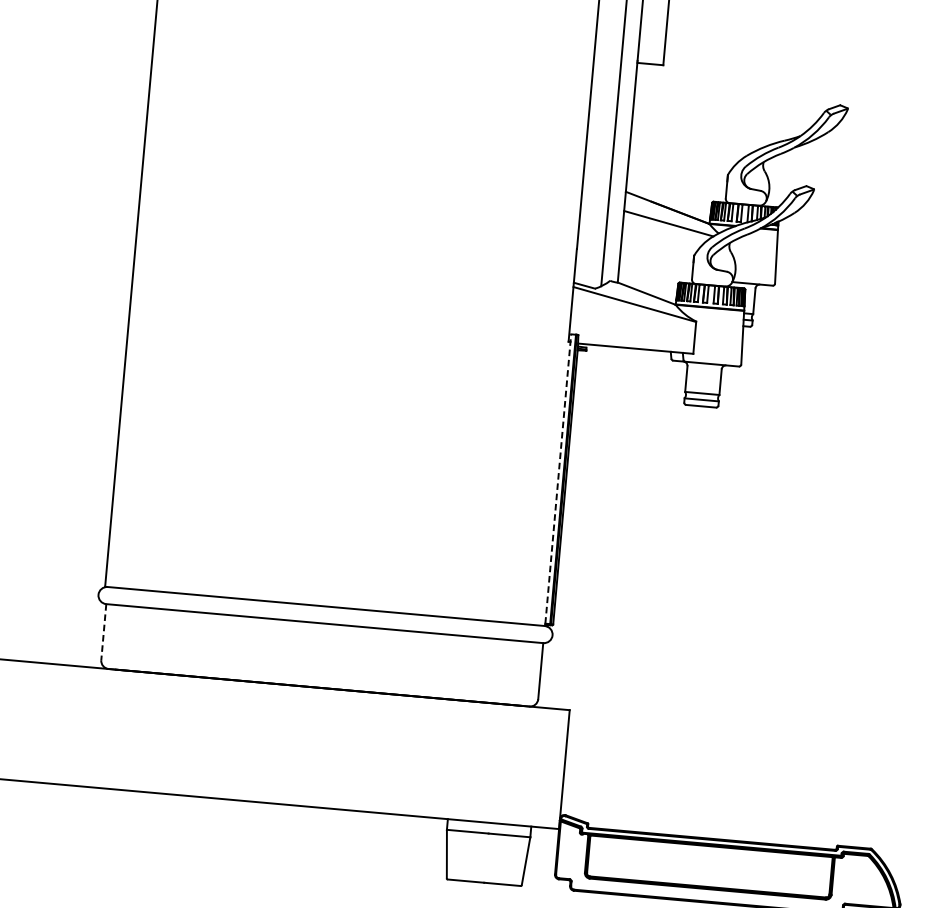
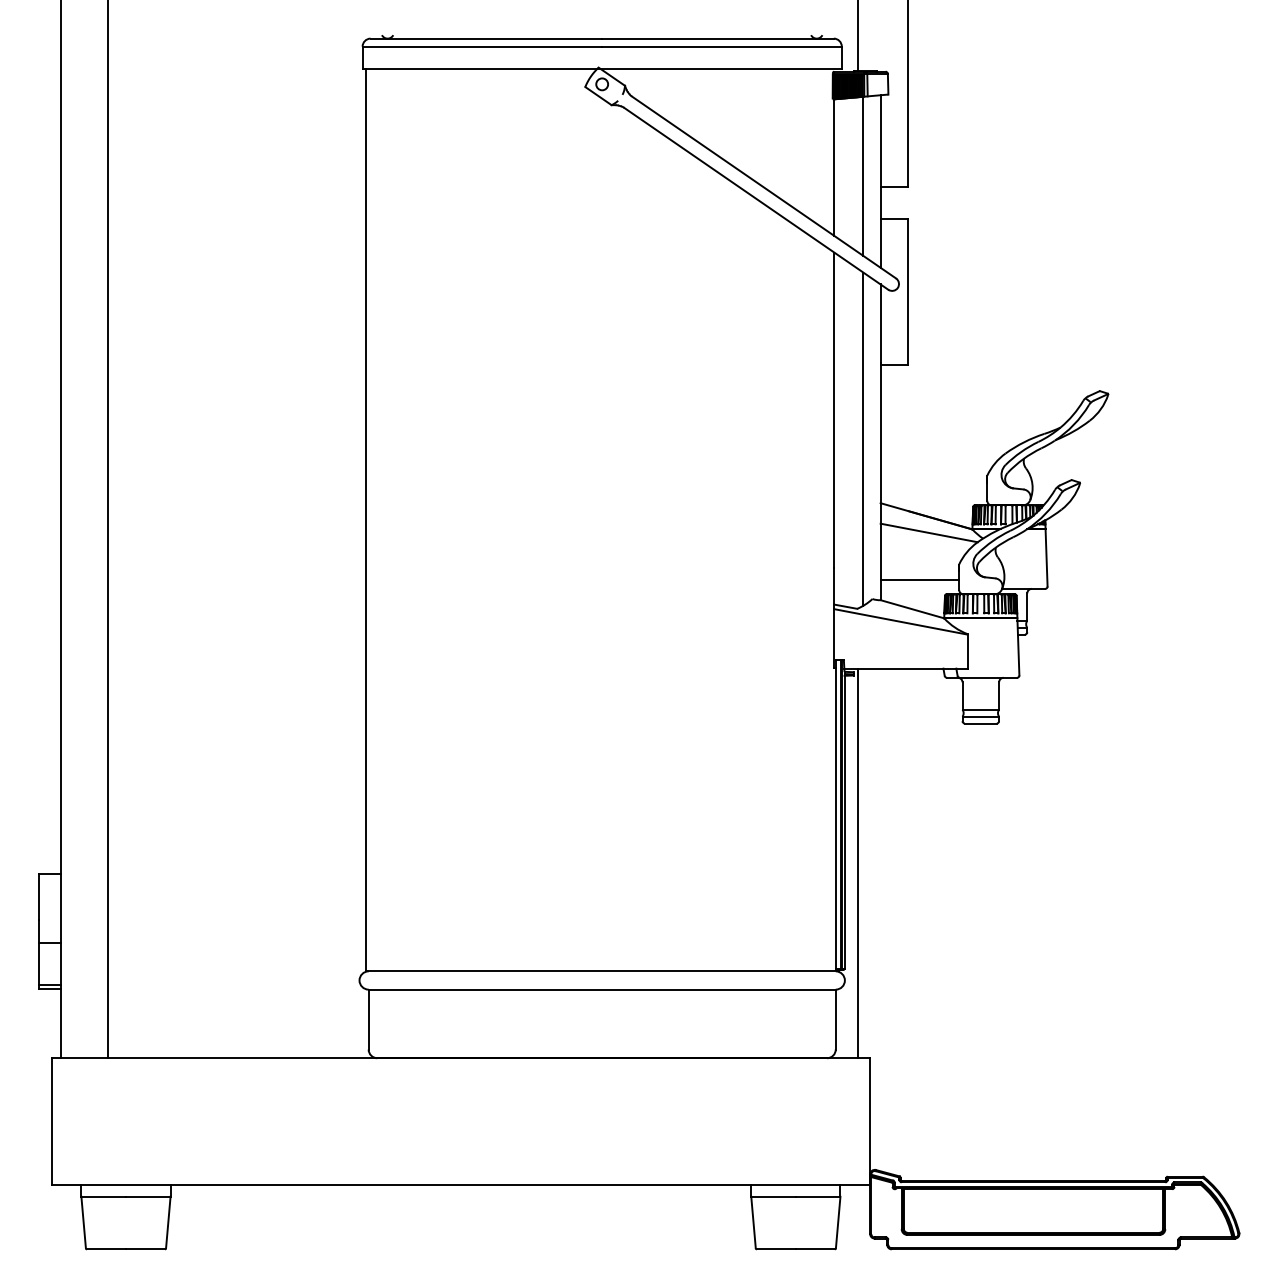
line: (655, 266) -> (919, 579), added
line: (558, 479) -> (836, 814), dashed -> solid
line: (575, 527) -> (858, 863), added
line: (103, 632) -> (368, 1019), dashed -> solid

